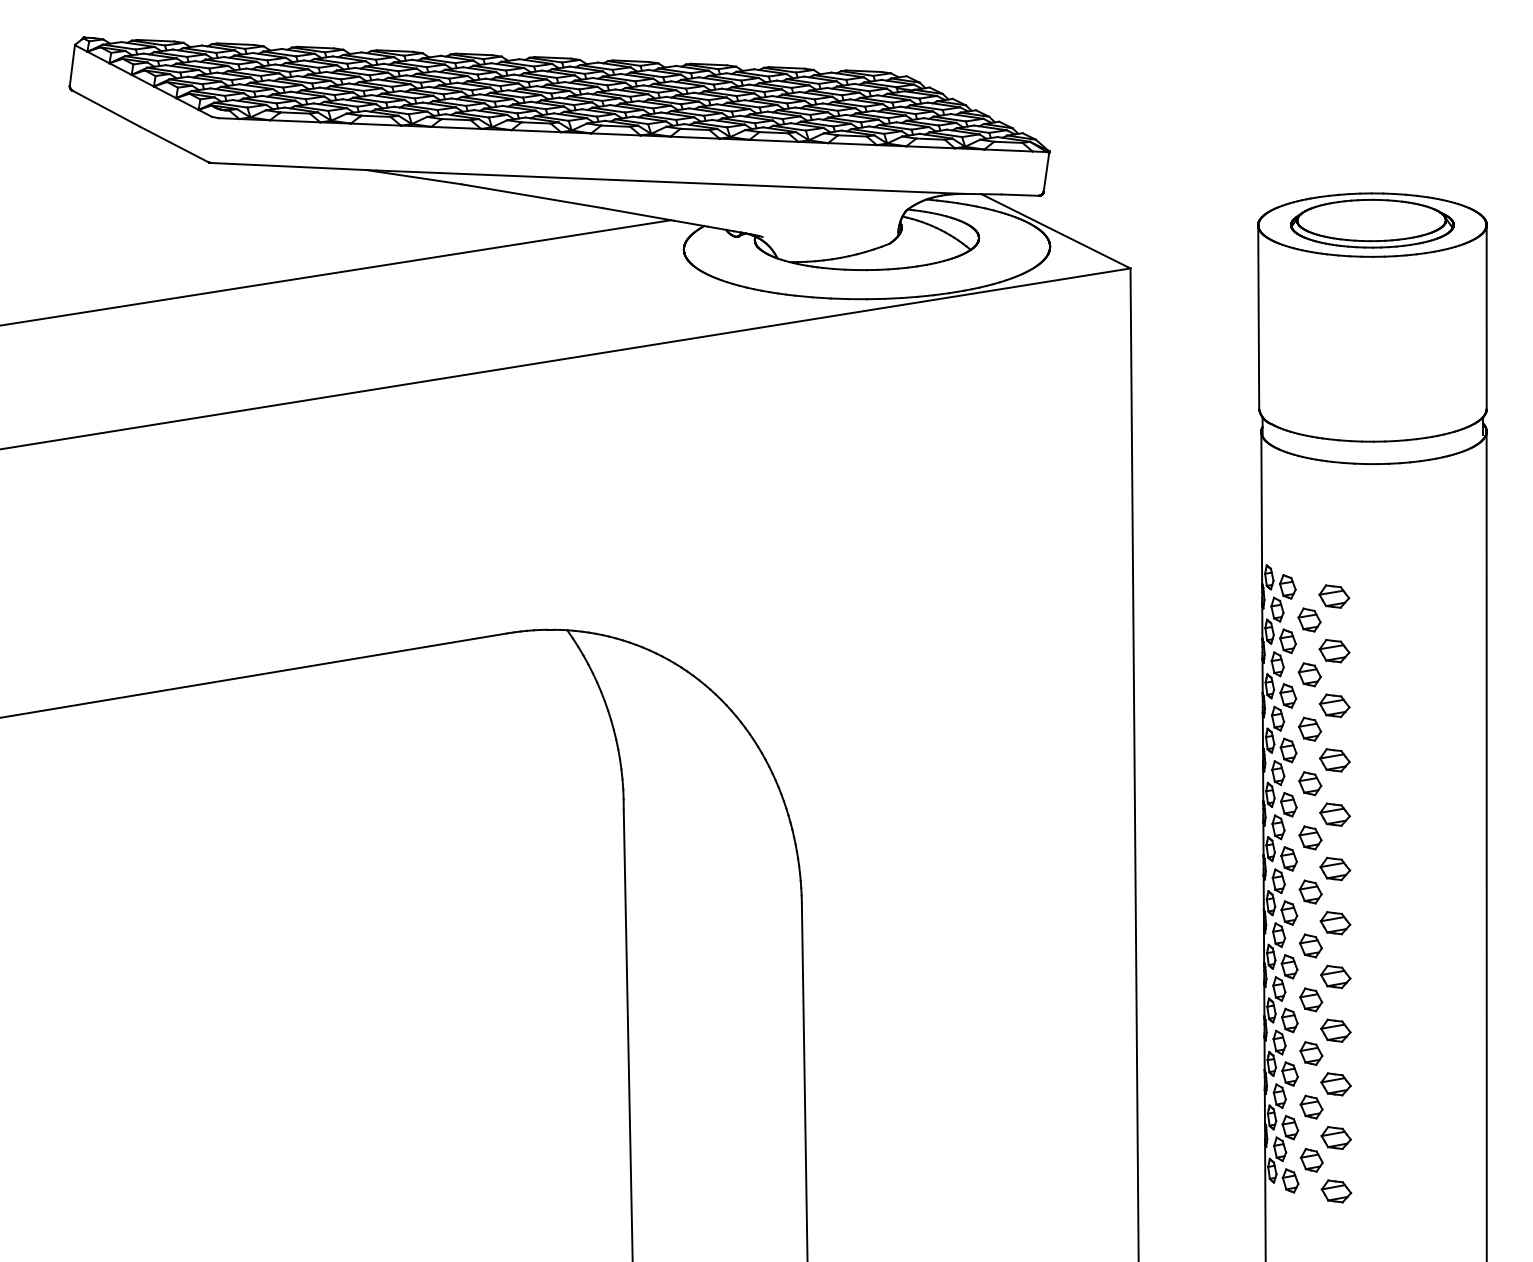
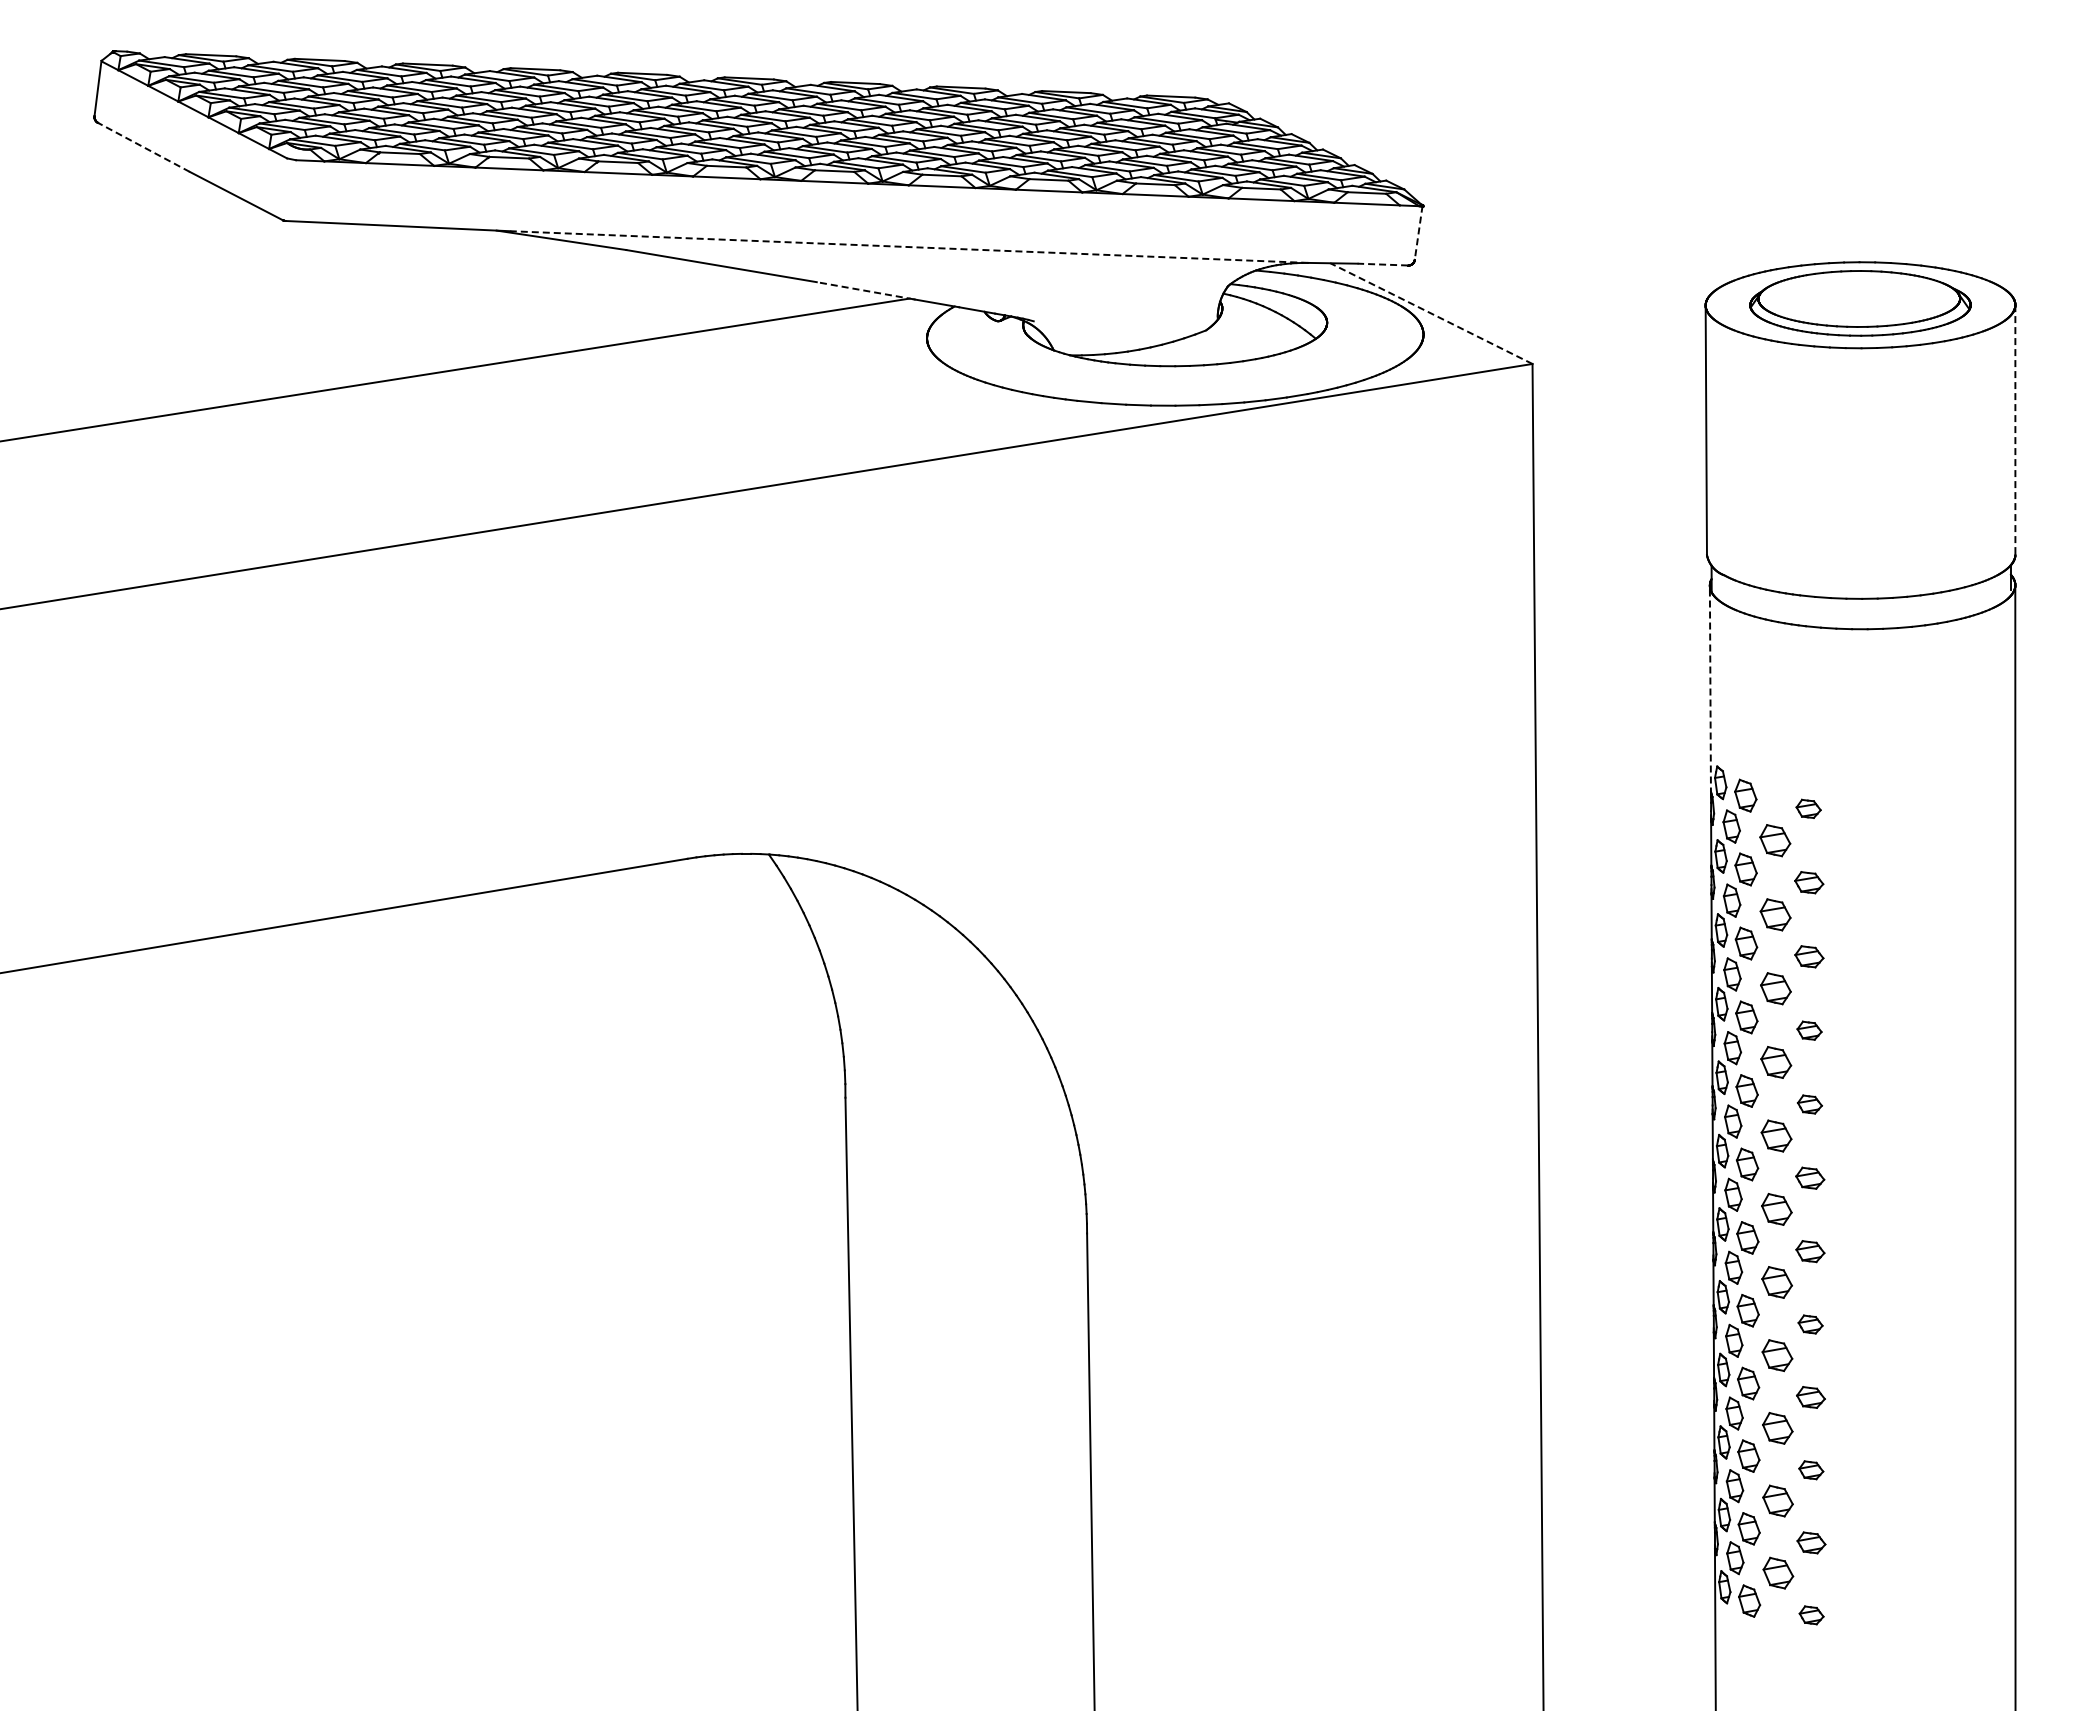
line: (105, 108) -> (143, 147), solid -> dashed
line: (1046, 172) -> (1418, 233), solid -> dashed
line: (670, 182) -> (908, 247), solid -> dashed
line: (1019, 195) -> (1382, 264), solid -> dashed
line: (637, 214) -> (864, 290), solid -> dashed
line: (1055, 231) -> (1430, 313), solid -> dashed
line: (1486, 316) -> (2015, 429), solid -> dashed
line: (1261, 508) -> (1710, 689), solid -> dashed
part: (1334, 596) -> (1808, 808), size x0.6
part: (1334, 650) -> (1809, 882), size x0.7
part: (1334, 705) -> (1809, 956), size x0.7
part: (1334, 760) -> (1809, 1030), size x0.6
part: (1334, 814) -> (1809, 1104), size x0.6
part: (1335, 869) -> (1810, 1178), size x0.7
part: (1335, 923) -> (1810, 1251), size x0.7
part: (1335, 976) -> (1810, 1324), size x0.6
part: (1335, 1030) -> (1810, 1397), size x0.7
part: (1336, 1084) -> (1811, 1470), size x0.6
part: (1336, 1137) -> (1811, 1542), size x0.7
part: (1336, 1191) -> (1811, 1615), size x0.6

